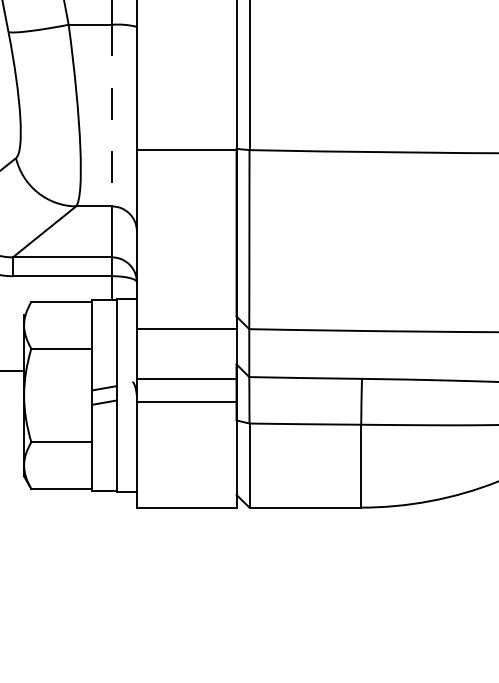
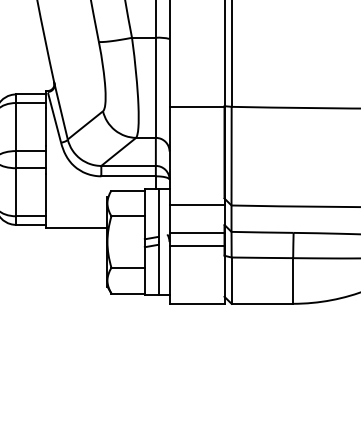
line: (111, 116) -> (155, 88), dashed -> solid

